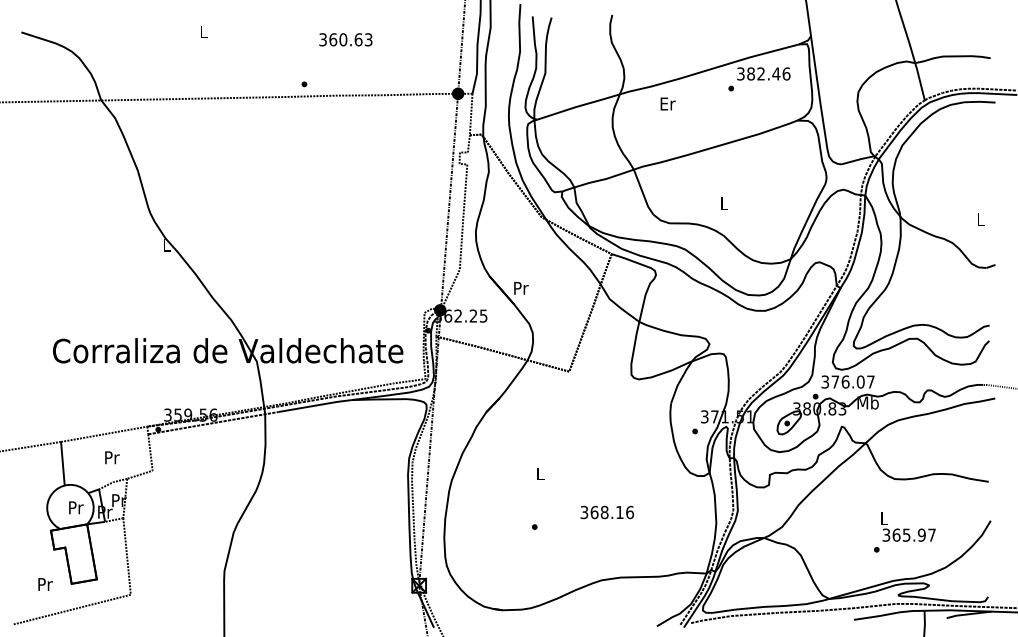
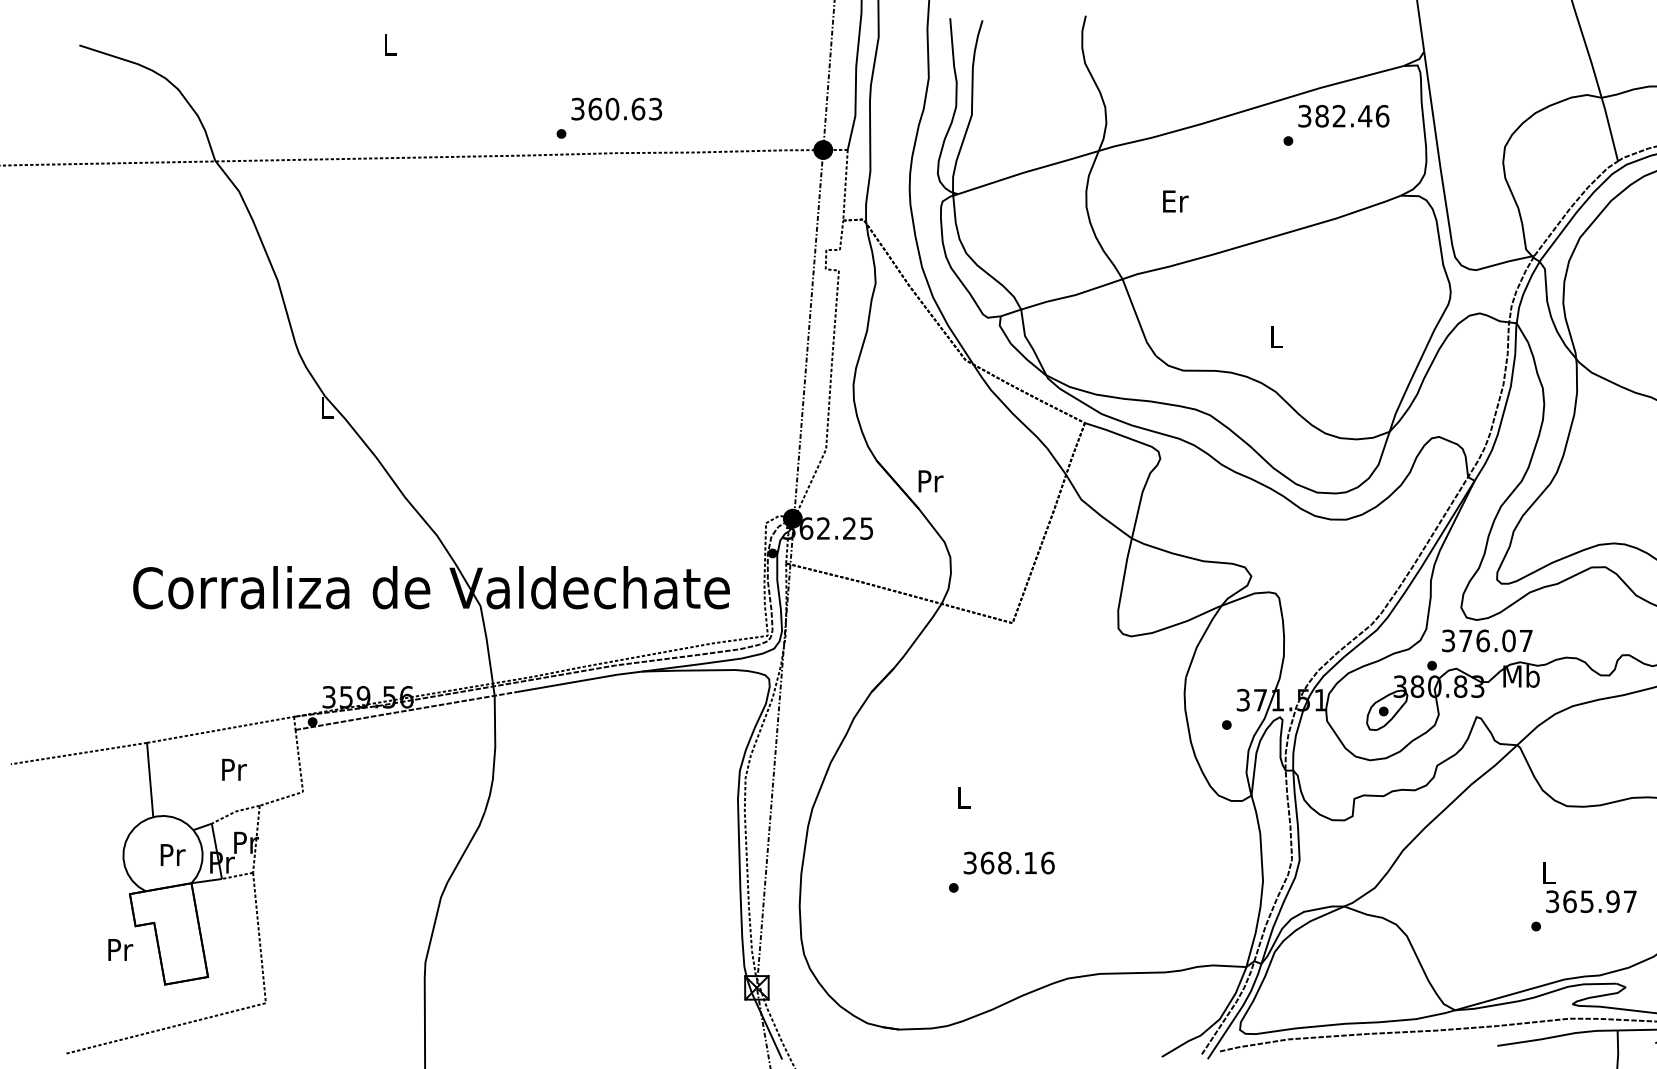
text: (345, 39) -> (616, 108), moved
text: (667, 103) -> (1174, 200), moved
text: (607, 512) -> (1009, 863), moved
text: (45, 584) -> (120, 949), moved

